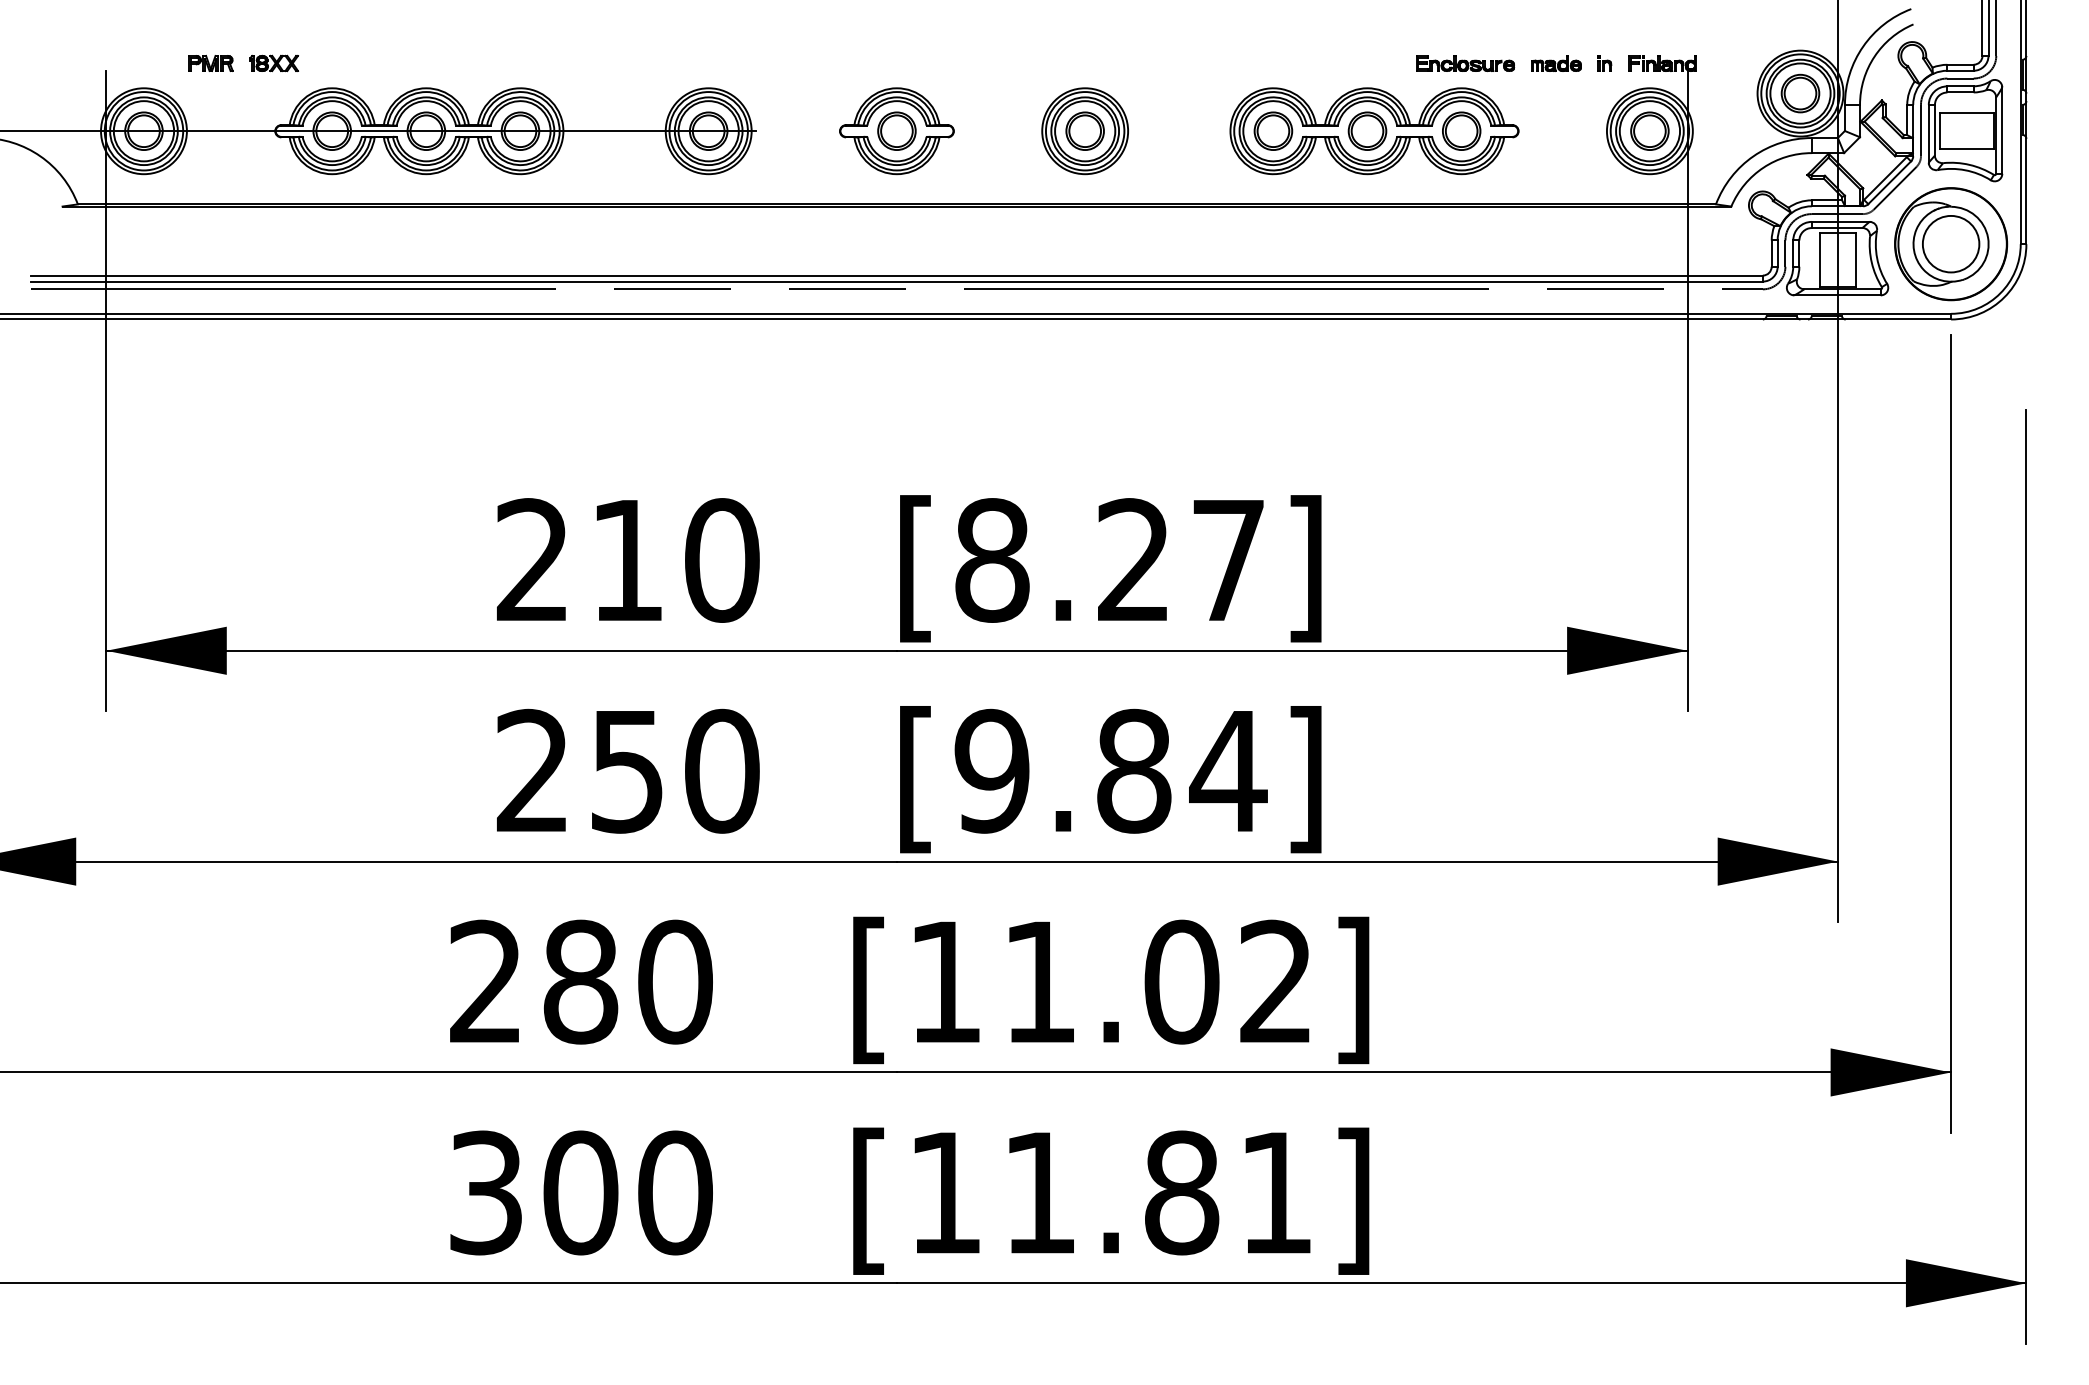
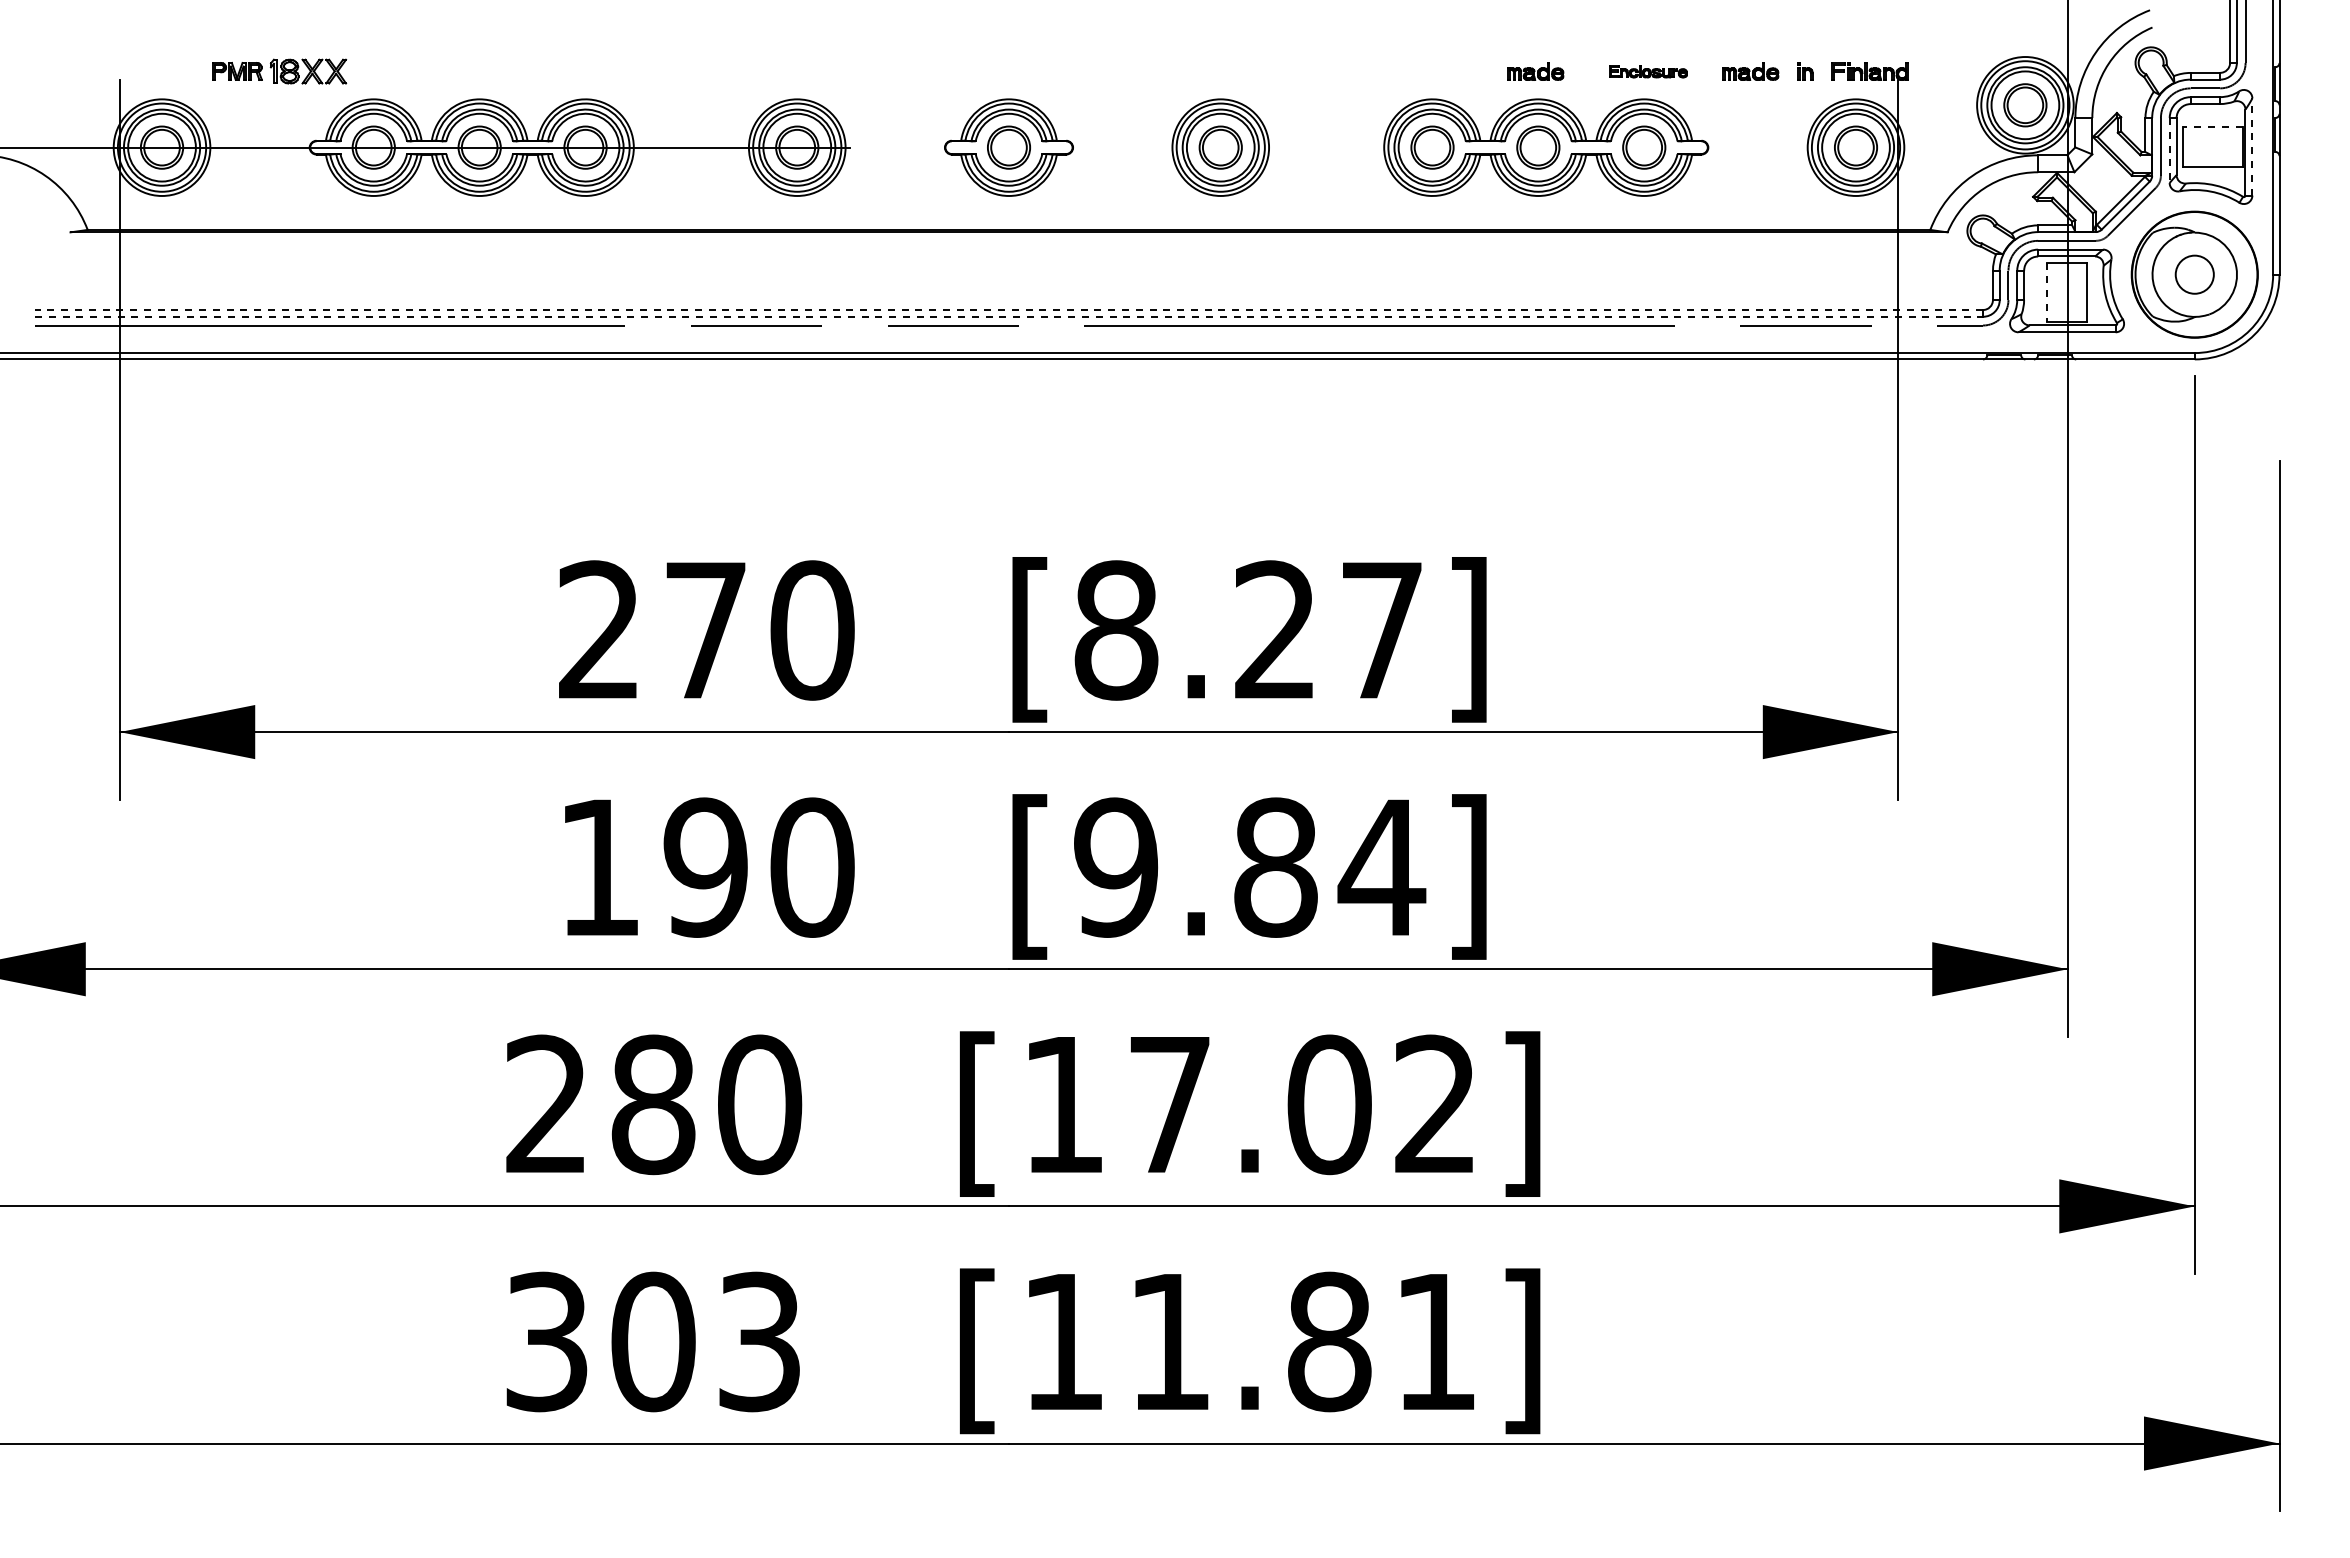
part: (274, 62) -> (308, 70), size x1.4
part: (1364, 63) -> (1535, 71), added
part: (1465, 63) -> (1648, 71), size x0.7
line: (1966, 113) -> (2212, 127), solid -> dashed
line: (2002, 131) -> (2252, 147), solid -> dashed
line: (1928, 134) -> (2169, 151), solid -> dashed
circle: (1950, 243) -> (2194, 274), size x0.6
line: (1820, 260) -> (2047, 292), solid -> dashed
line: (896, 276) -> (1008, 310), solid -> dashed
line: (897, 281) -> (1009, 316), solid -> dashed
text: (627, 560) -> (705, 630), 210 -> 270
text: (580, 771) -> (653, 867), 250 -> 190
text: (1039, 981) -> (1169, 1104), [11.02] -> [17.02]
text: (676, 1192) -> (760, 1341), 300 -> 303

